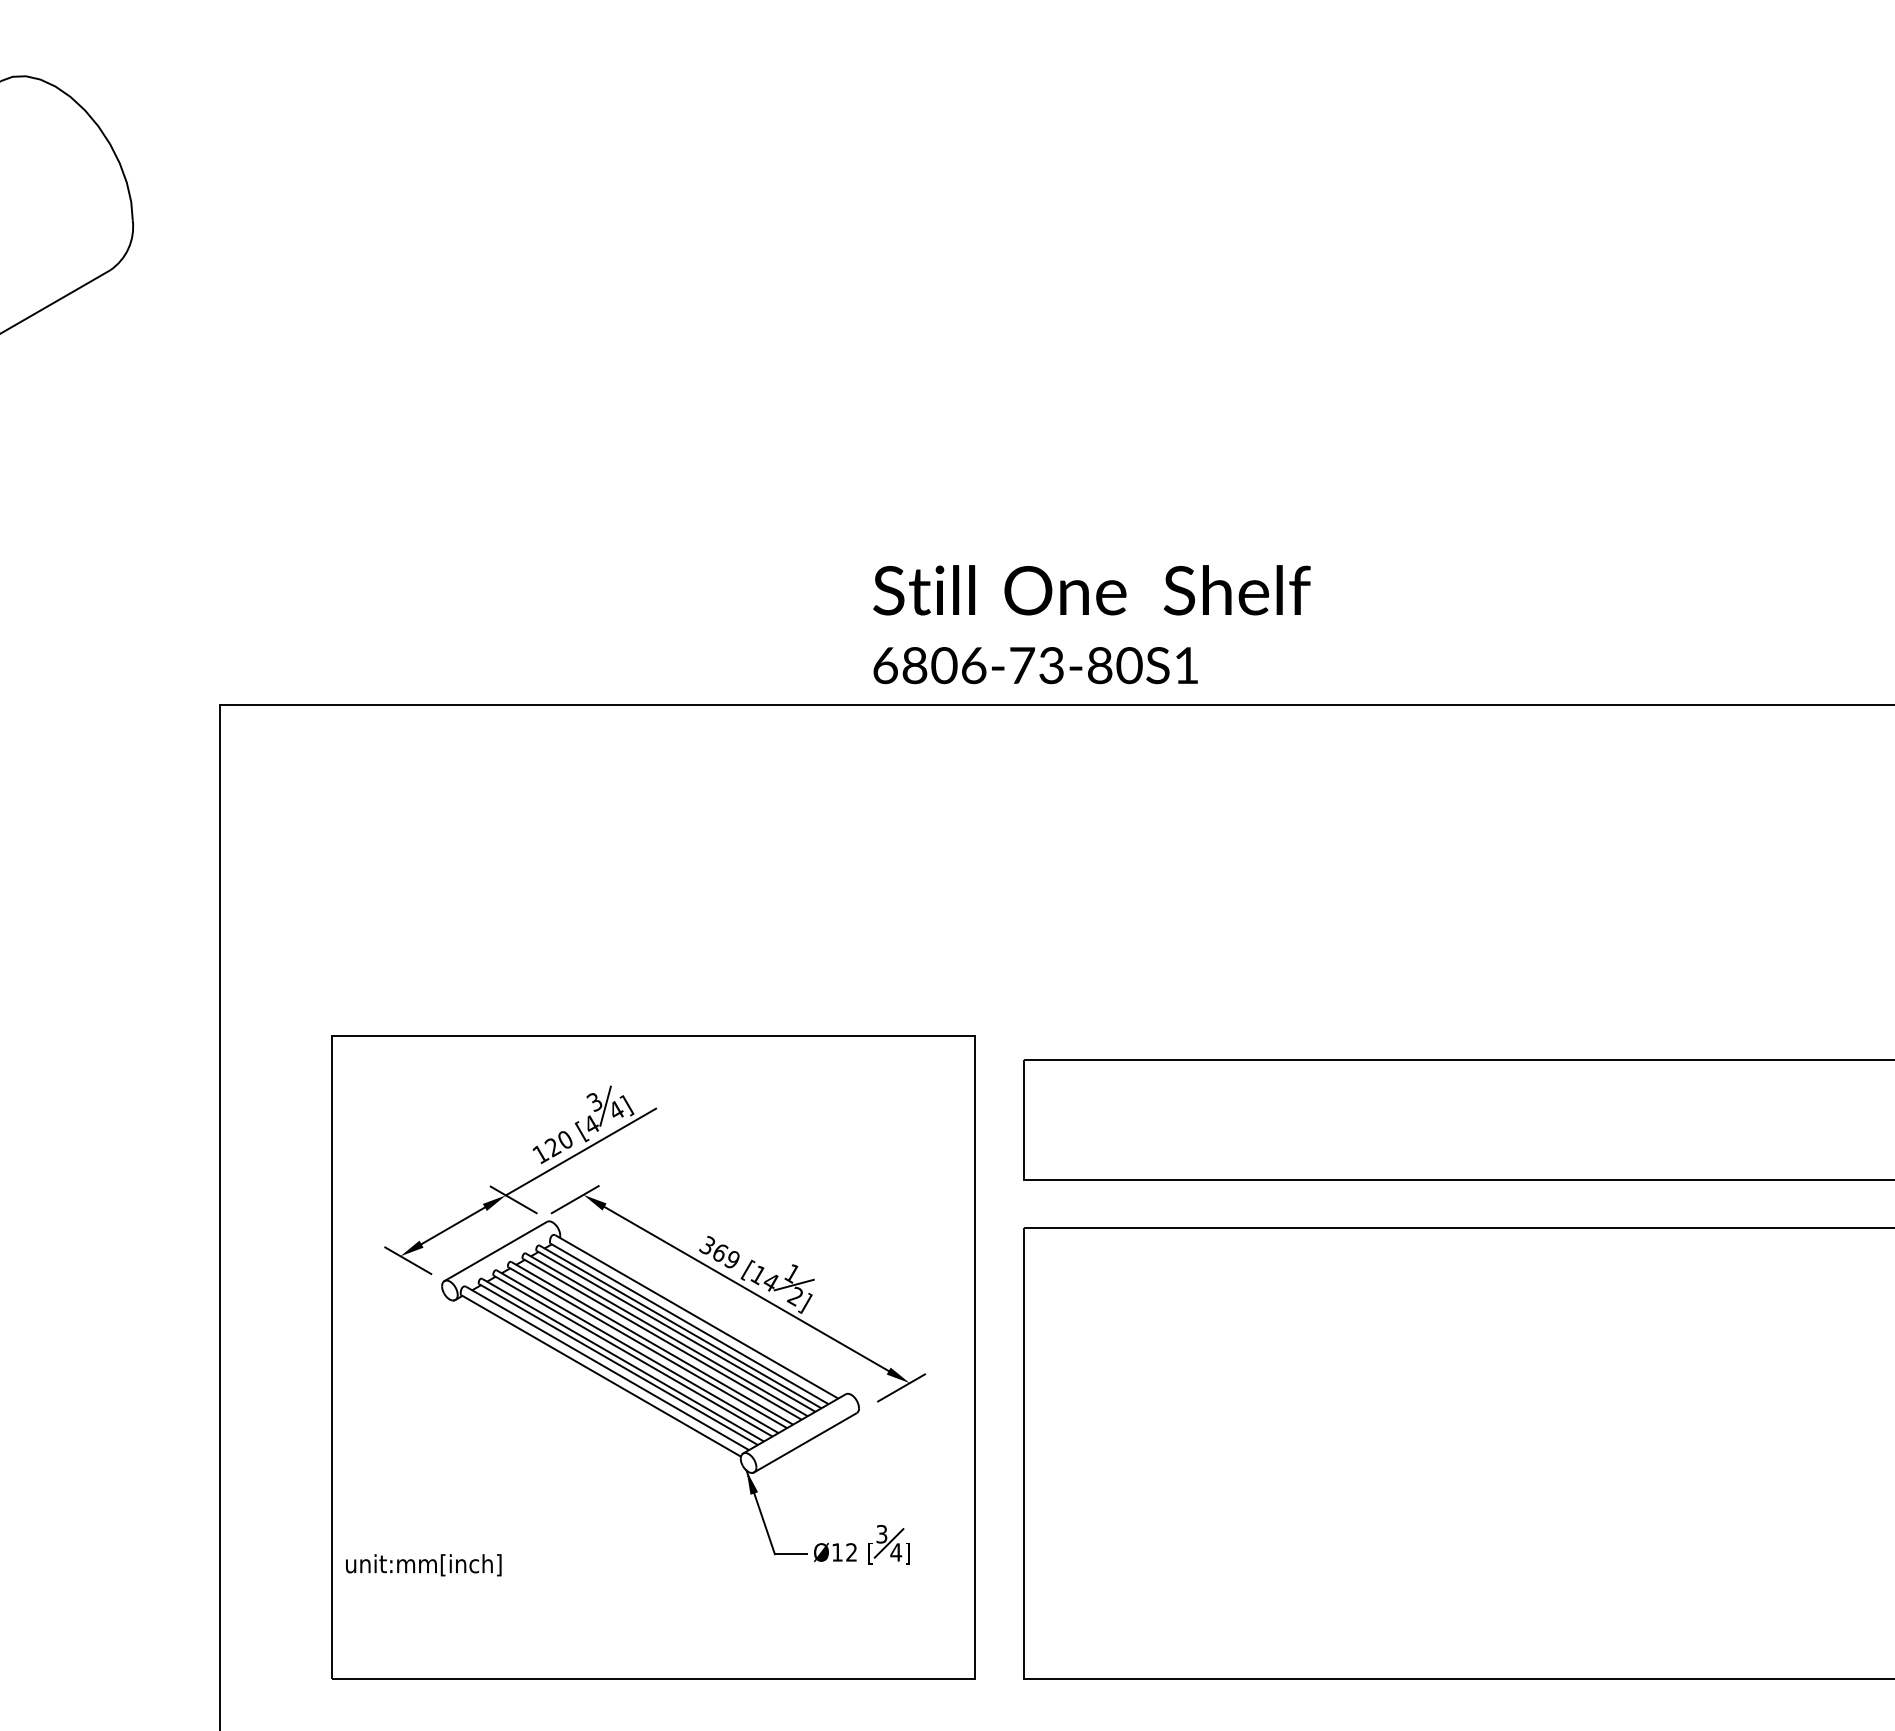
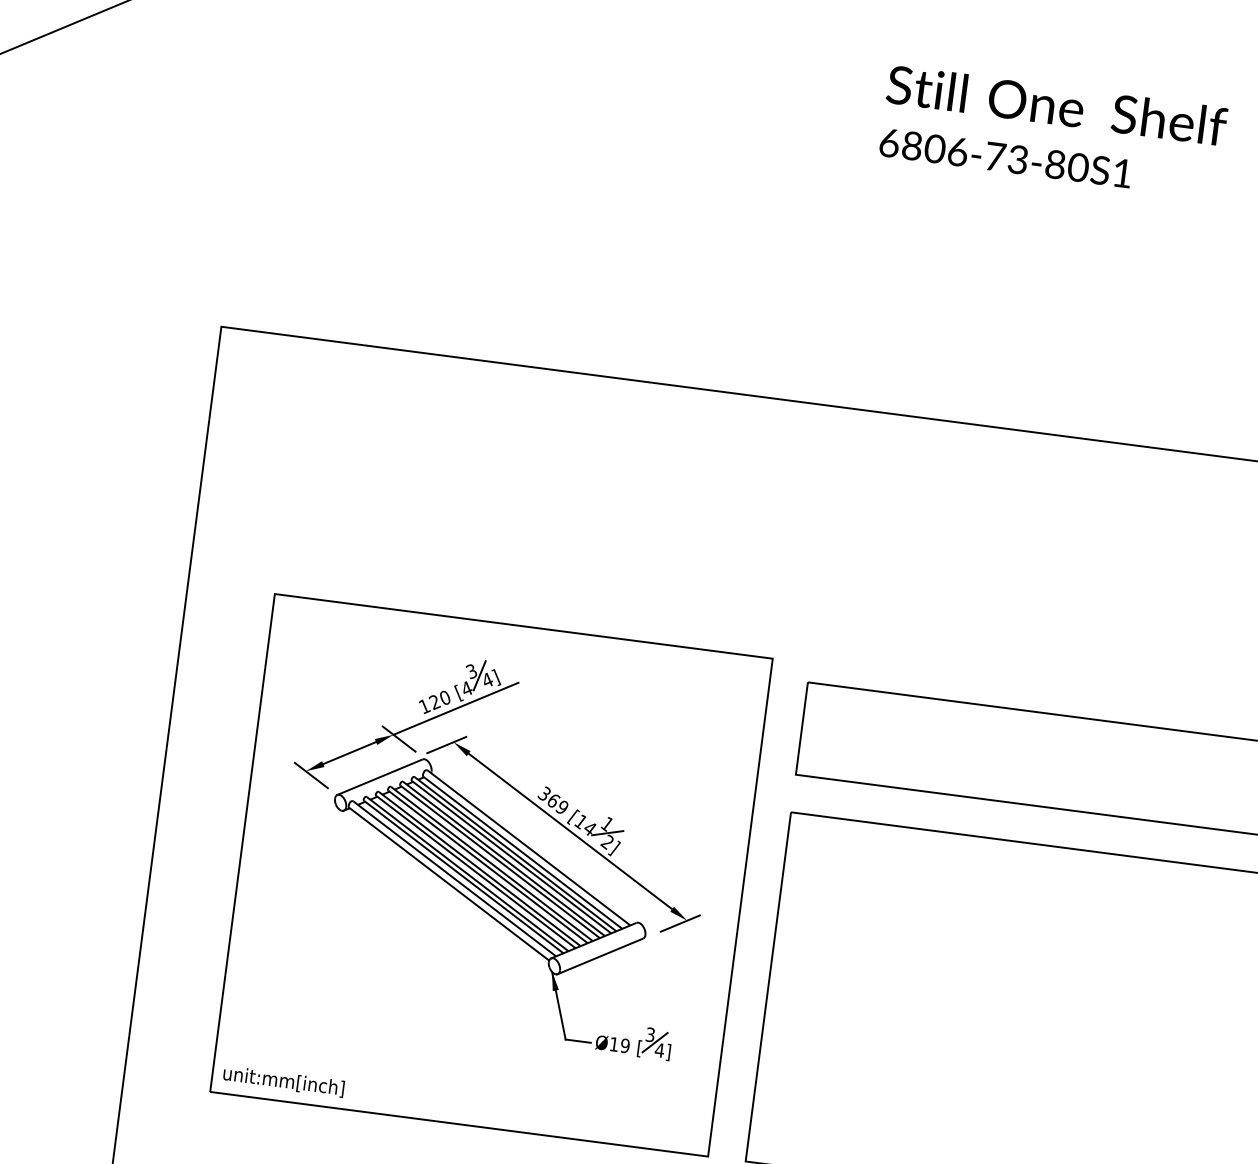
text: (1091, 624) -> (1053, 131), moved
text: (851, 1552) -> (625, 1045), Ø12 -> Ø19
text: (423, 1565) -> (283, 1081), moved

